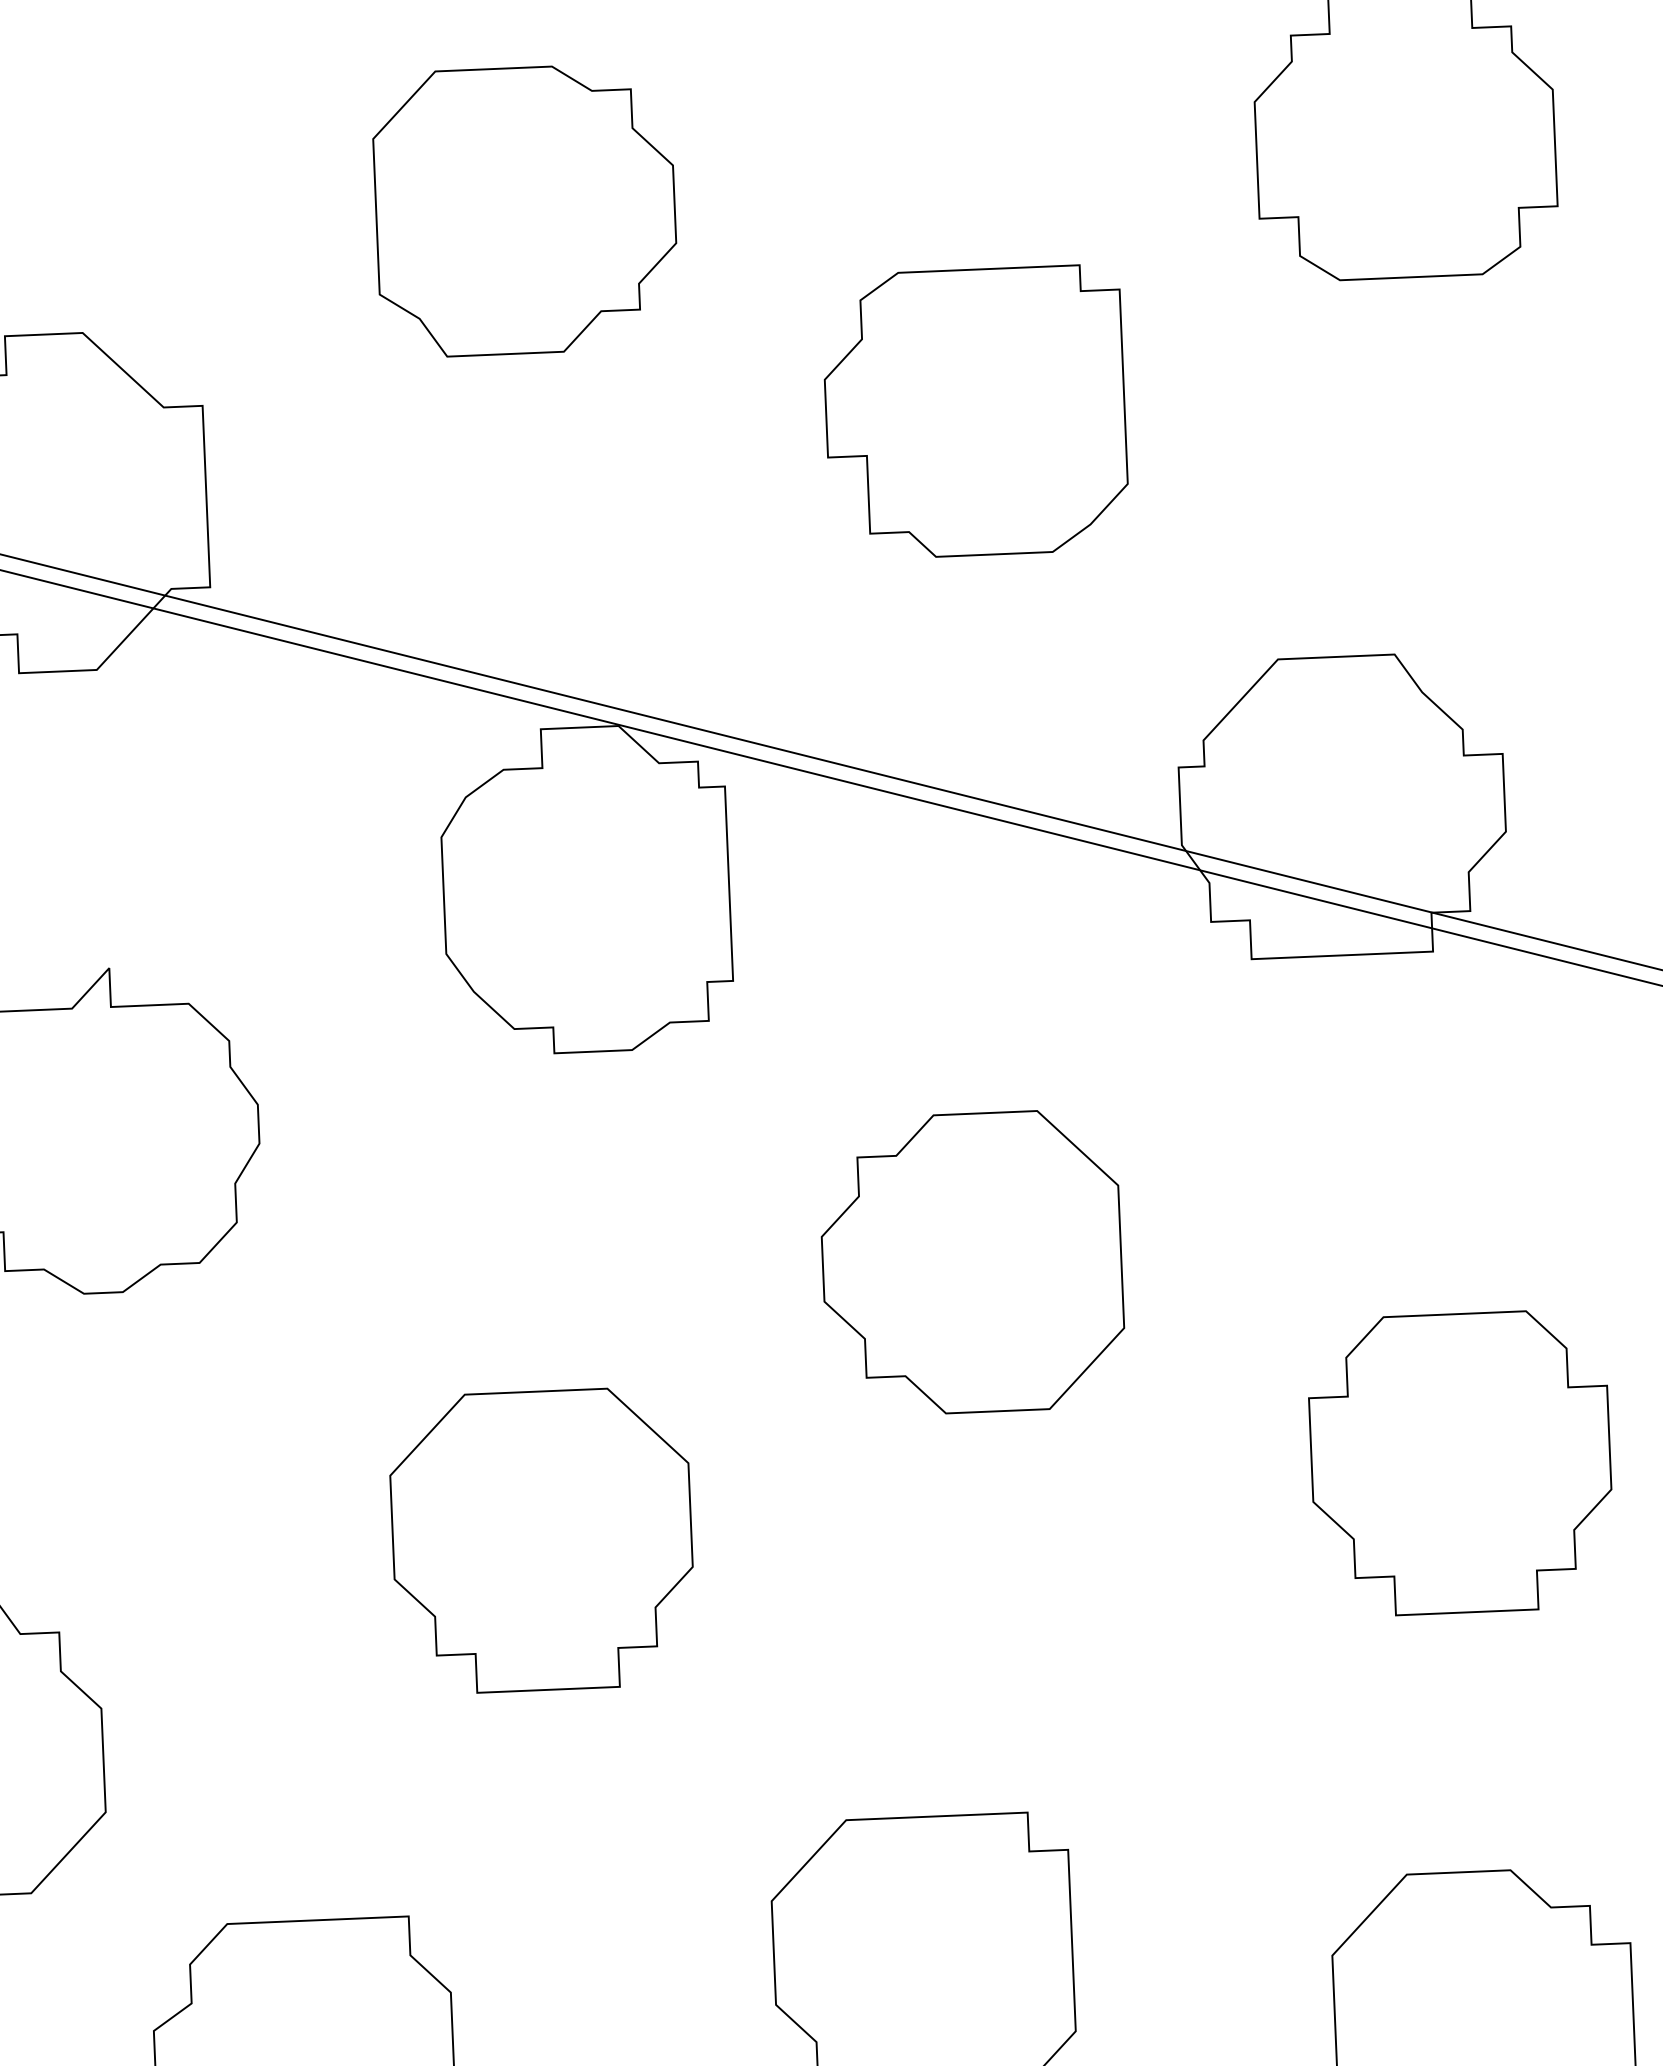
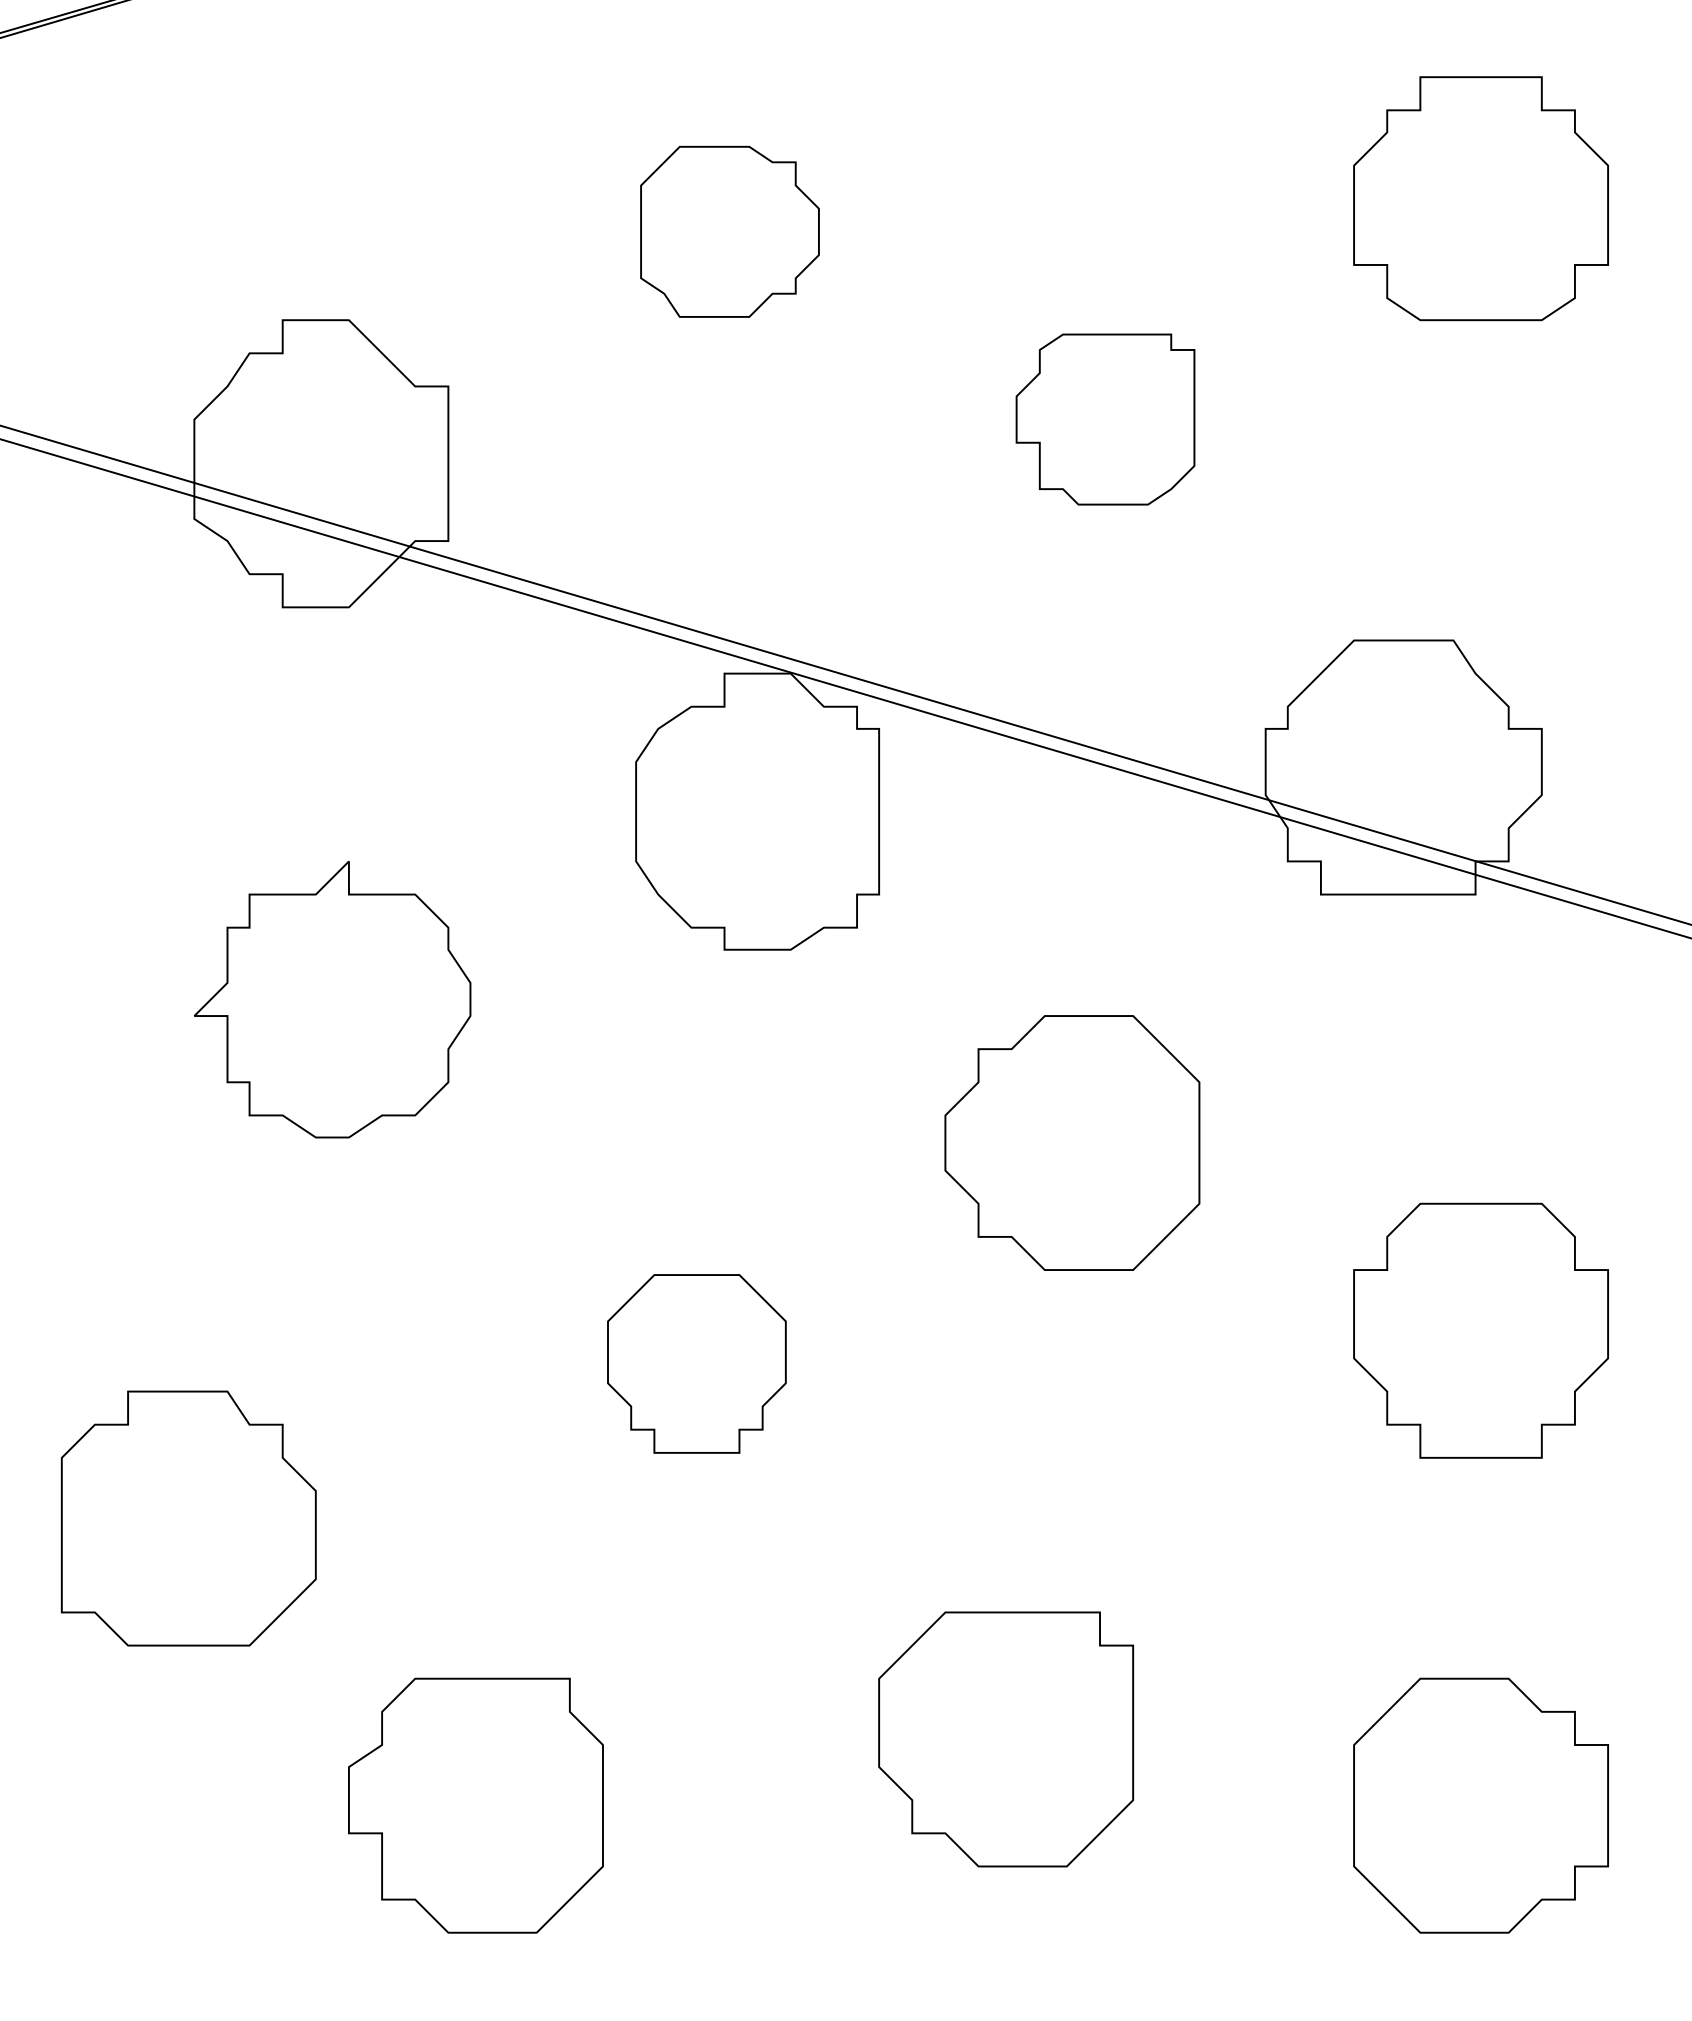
part: (524, 210) -> (729, 231), size x0.7
part: (975, 412) -> (1105, 419), size x0.7
part: (541, 1540) -> (696, 1363), size x0.7

